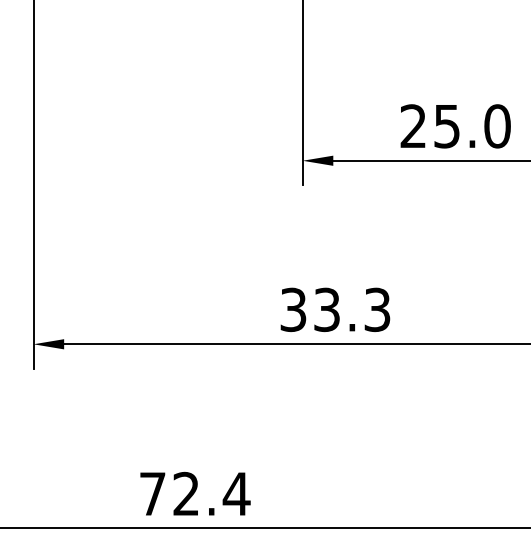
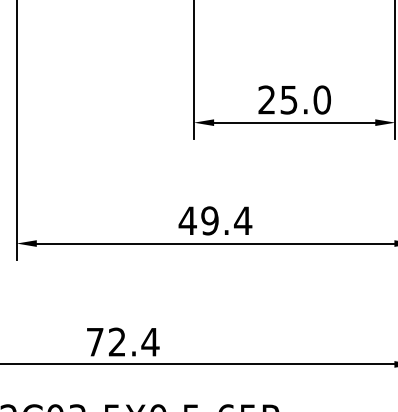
text: (335, 309) -> (215, 220), 33.3 -> 49.4

